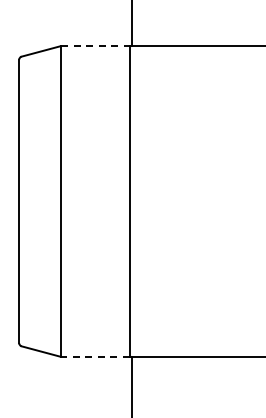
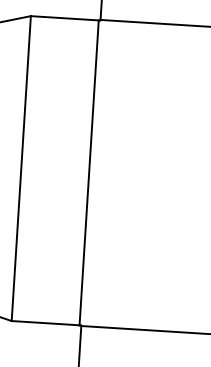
line: (95, 46) -> (65, 18), dashed -> solid
line: (95, 356) -> (45, 322), dashed -> solid

